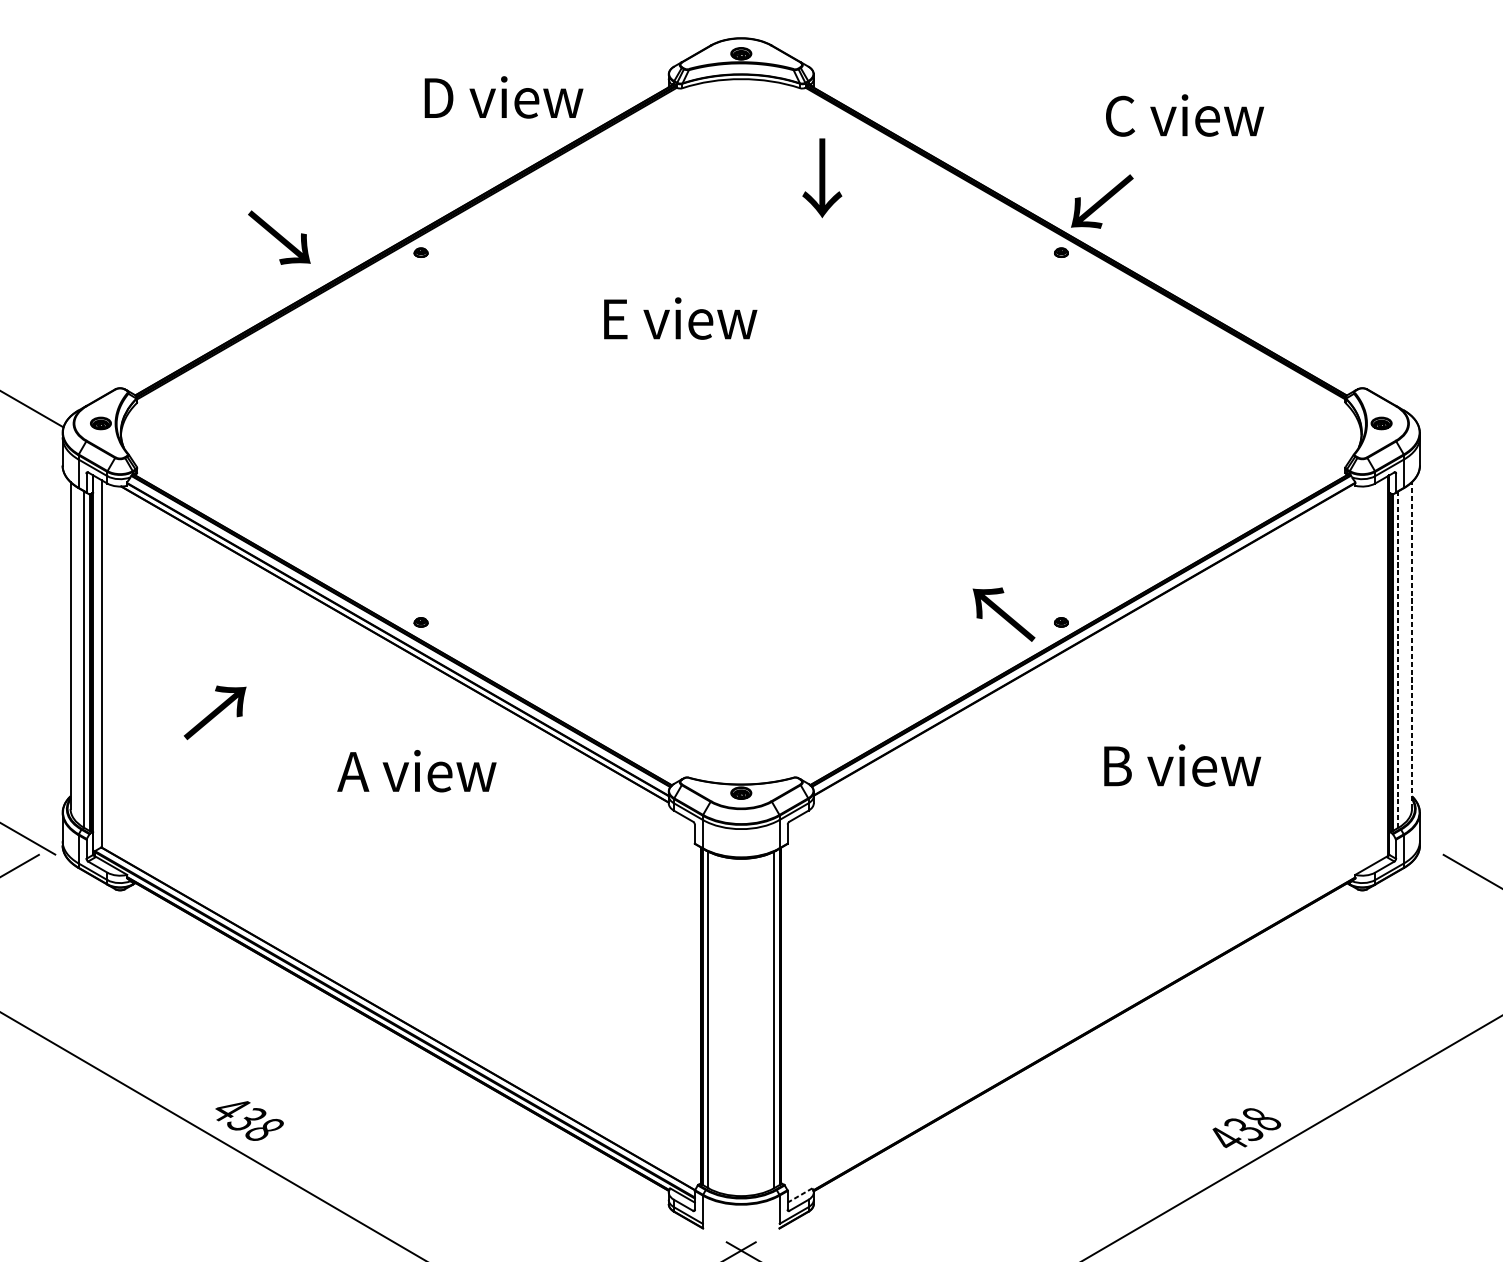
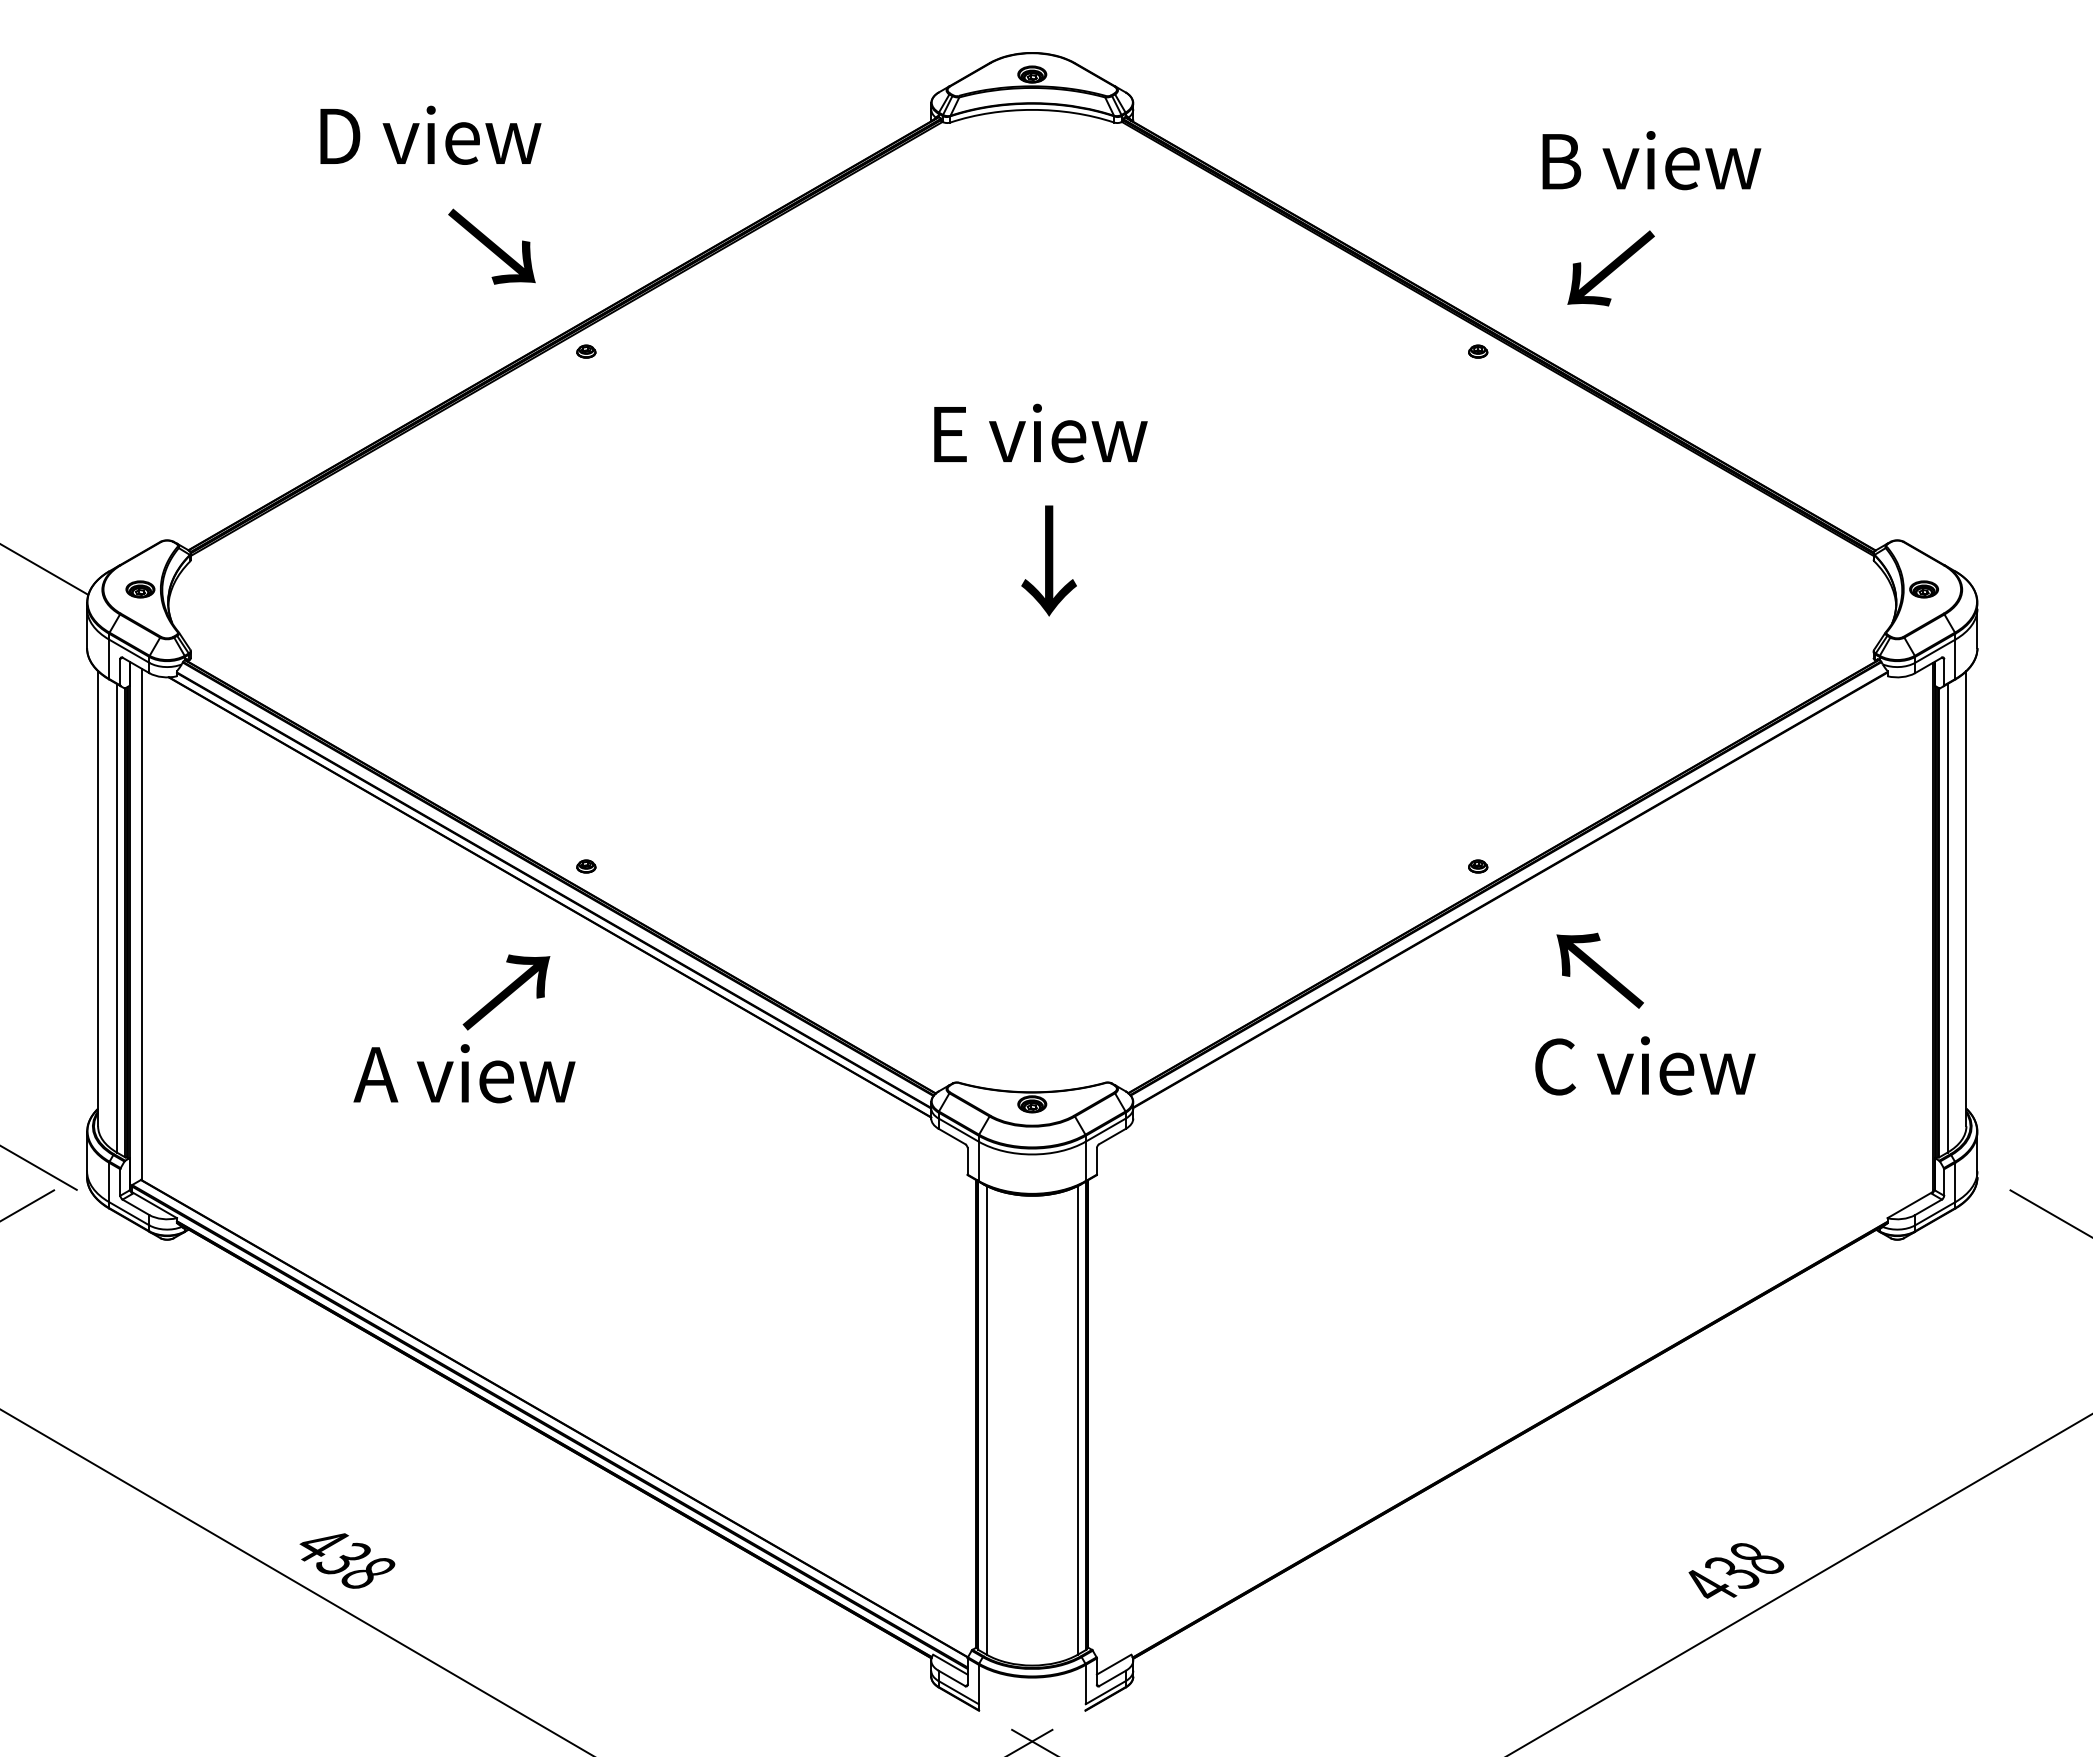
text: (503, 96) -> (430, 134), moved
text: (1185, 115) -> (1650, 160), C view -> B view
text: (821, 177) -> (1048, 560), moved
text: (1101, 201) -> (1610, 268), moved
text: (279, 237) -> (491, 246), moved
text: (680, 317) -> (1040, 432), moved
text: (1003, 614) -> (1599, 970), moved
line: (1412, 645) -> (1966, 898), dashed -> solid
line: (1398, 659) -> (1947, 918), dashed -> solid
text: (215, 712) -> (506, 992), moved
text: (1181, 765) -> (1645, 1065), B view -> C view
text: (416, 771) -> (464, 1073), moved
line: (800, 1195) -> (1114, 1664), dashed -> solid

